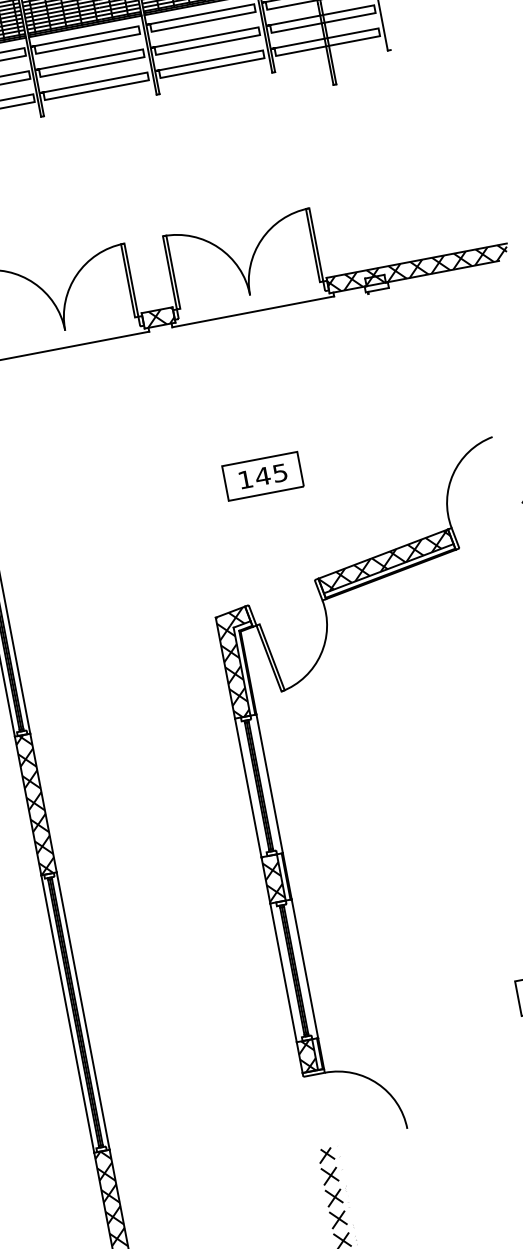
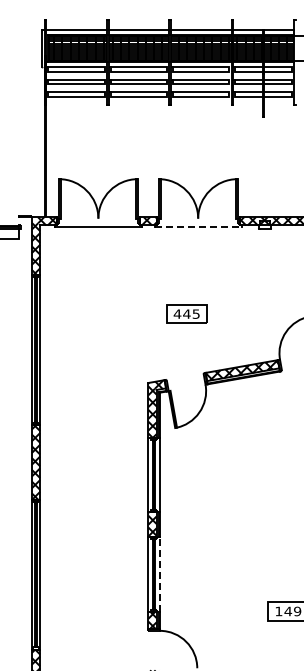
line: (253, 311) -> (198, 227), solid -> dashed
text: (245, 478) -> (177, 313), 145 -> 445
line: (304, 968) -> (159, 574), solid -> dashed

